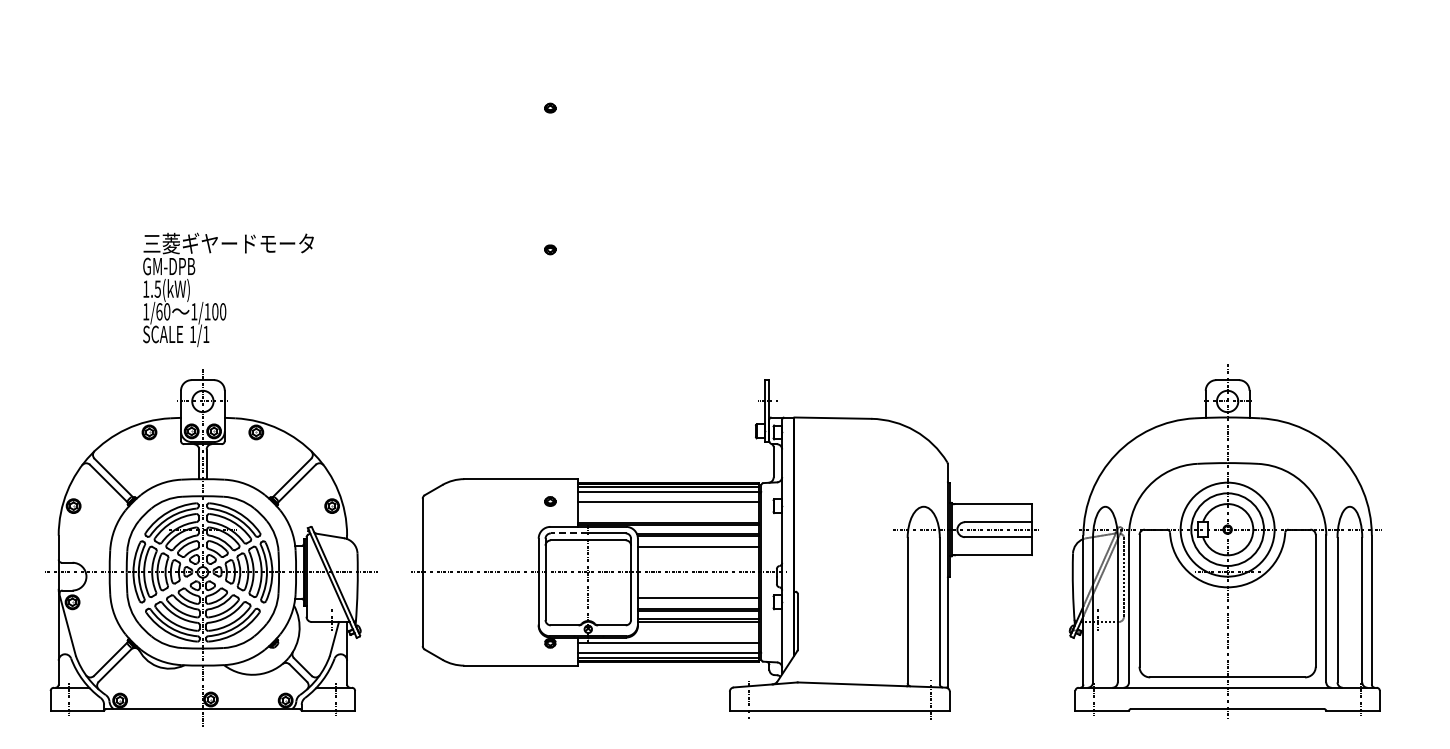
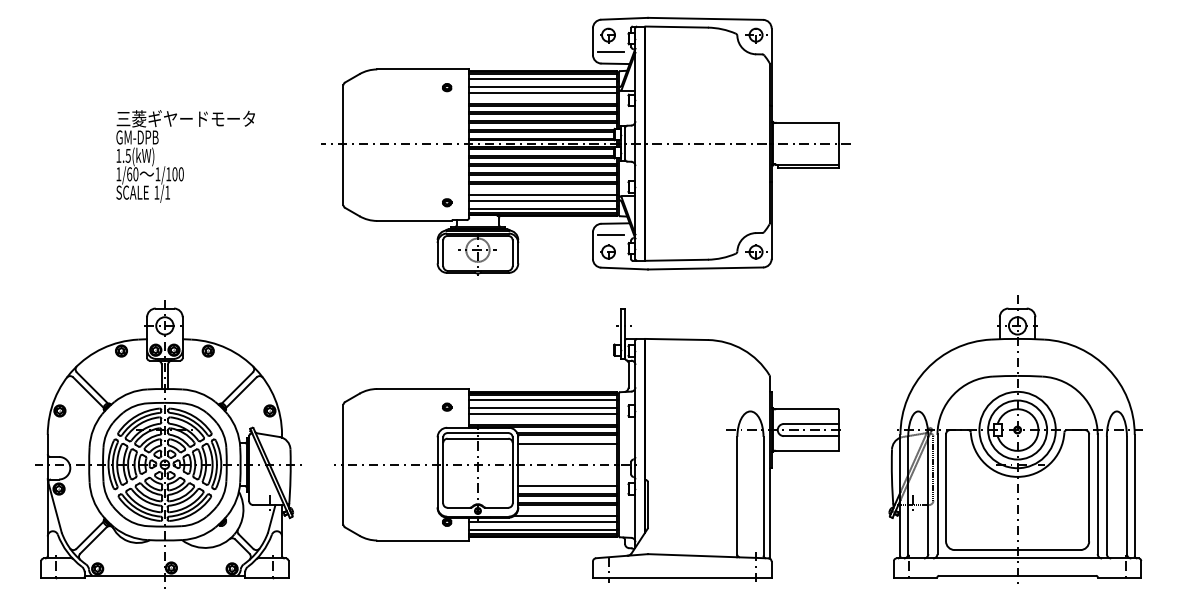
part: (720, 180) -> (585, 146), added
text: (228, 289) -> (185, 156), moved
line: (668, 509) -> (543, 413), added
line: (569, 533) -> (462, 433), dashed -> solid
part: (1224, 541) -> (1015, 439), moved
line: (696, 635) -> (565, 516), added

